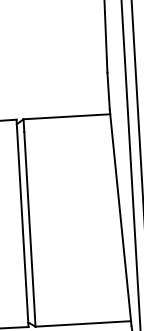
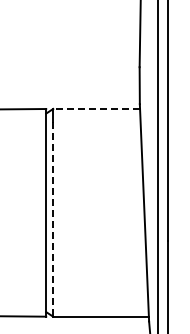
line: (66, 116) -> (96, 108), solid -> dashed
line: (30, 229) -> (53, 219), solid -> dashed

